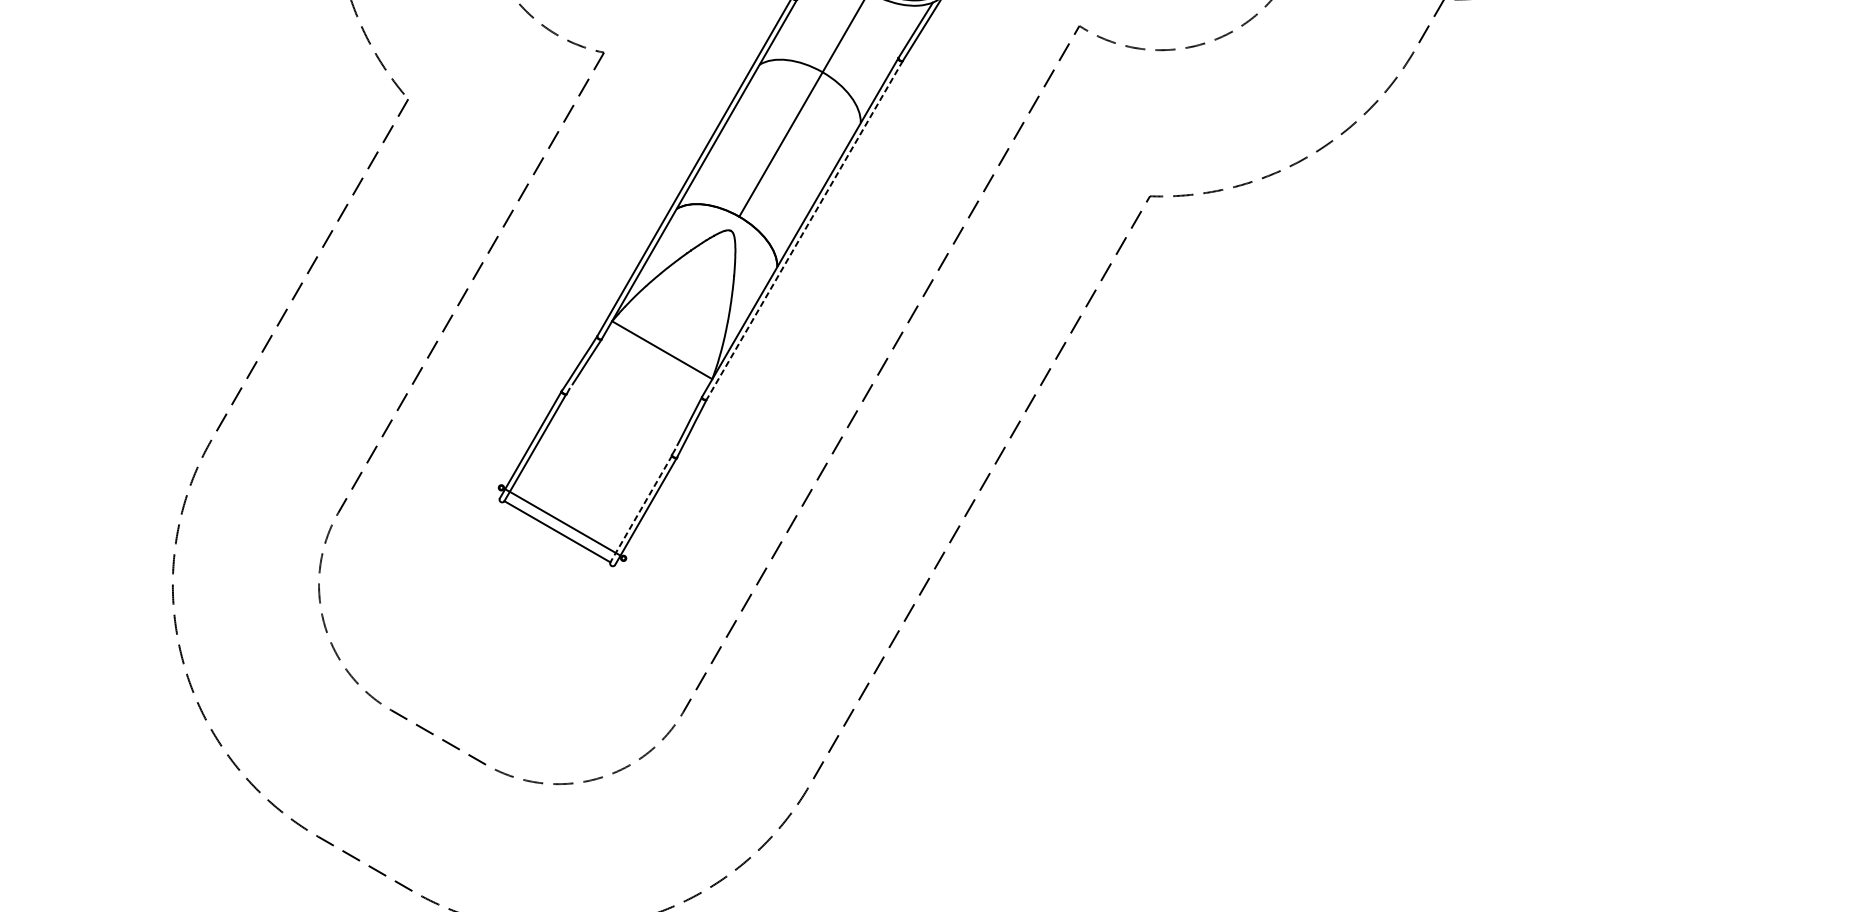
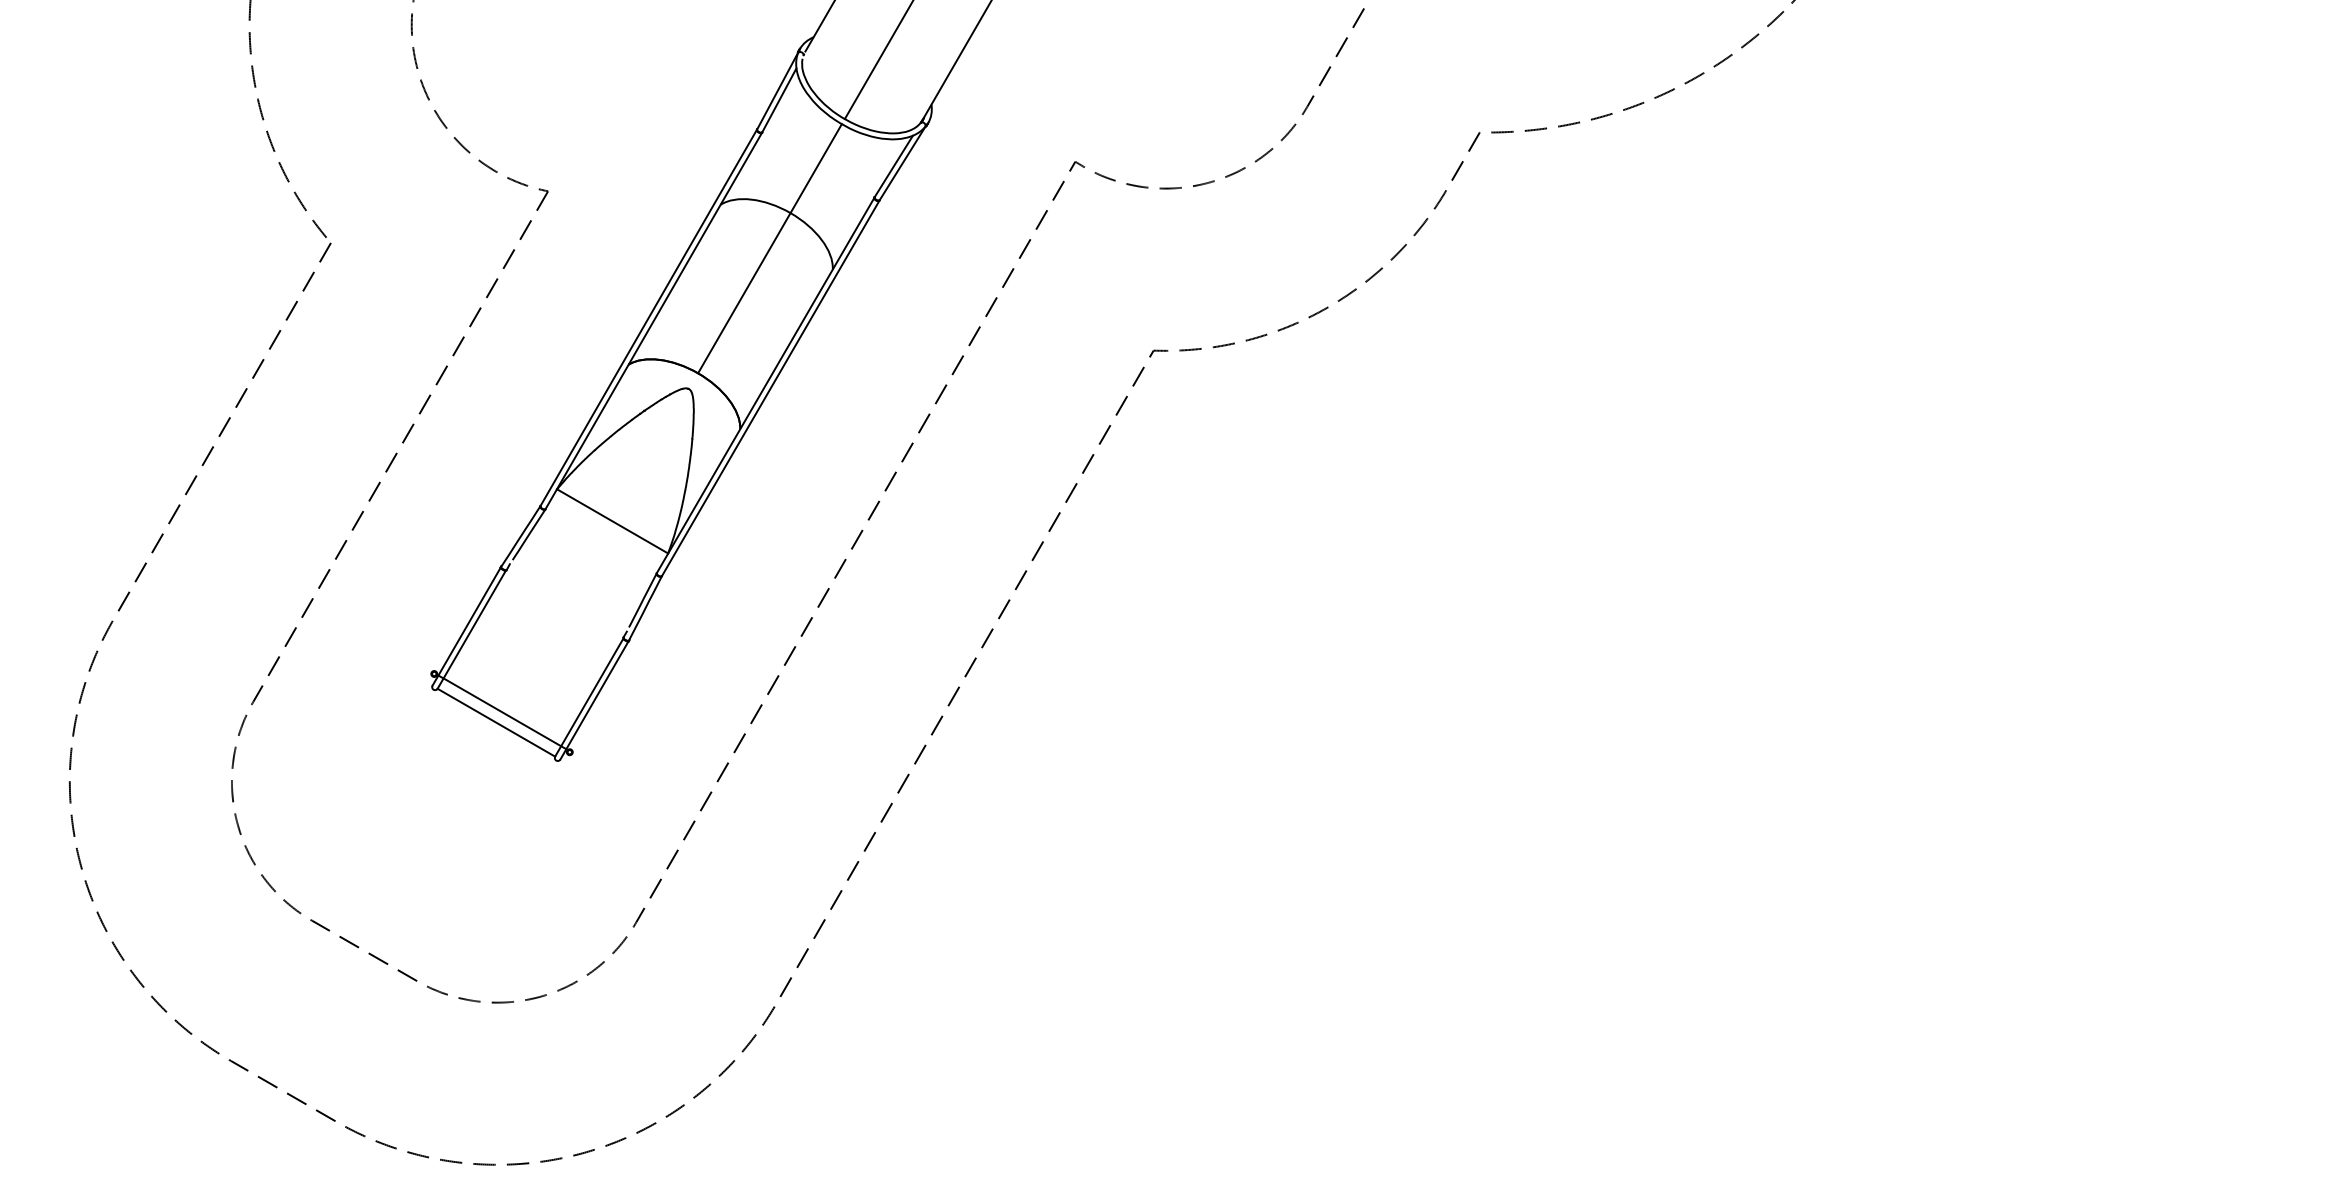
line: (804, 230) -> (770, 388), dashed -> solid
line: (641, 509) -> (589, 697), dashed -> solid

